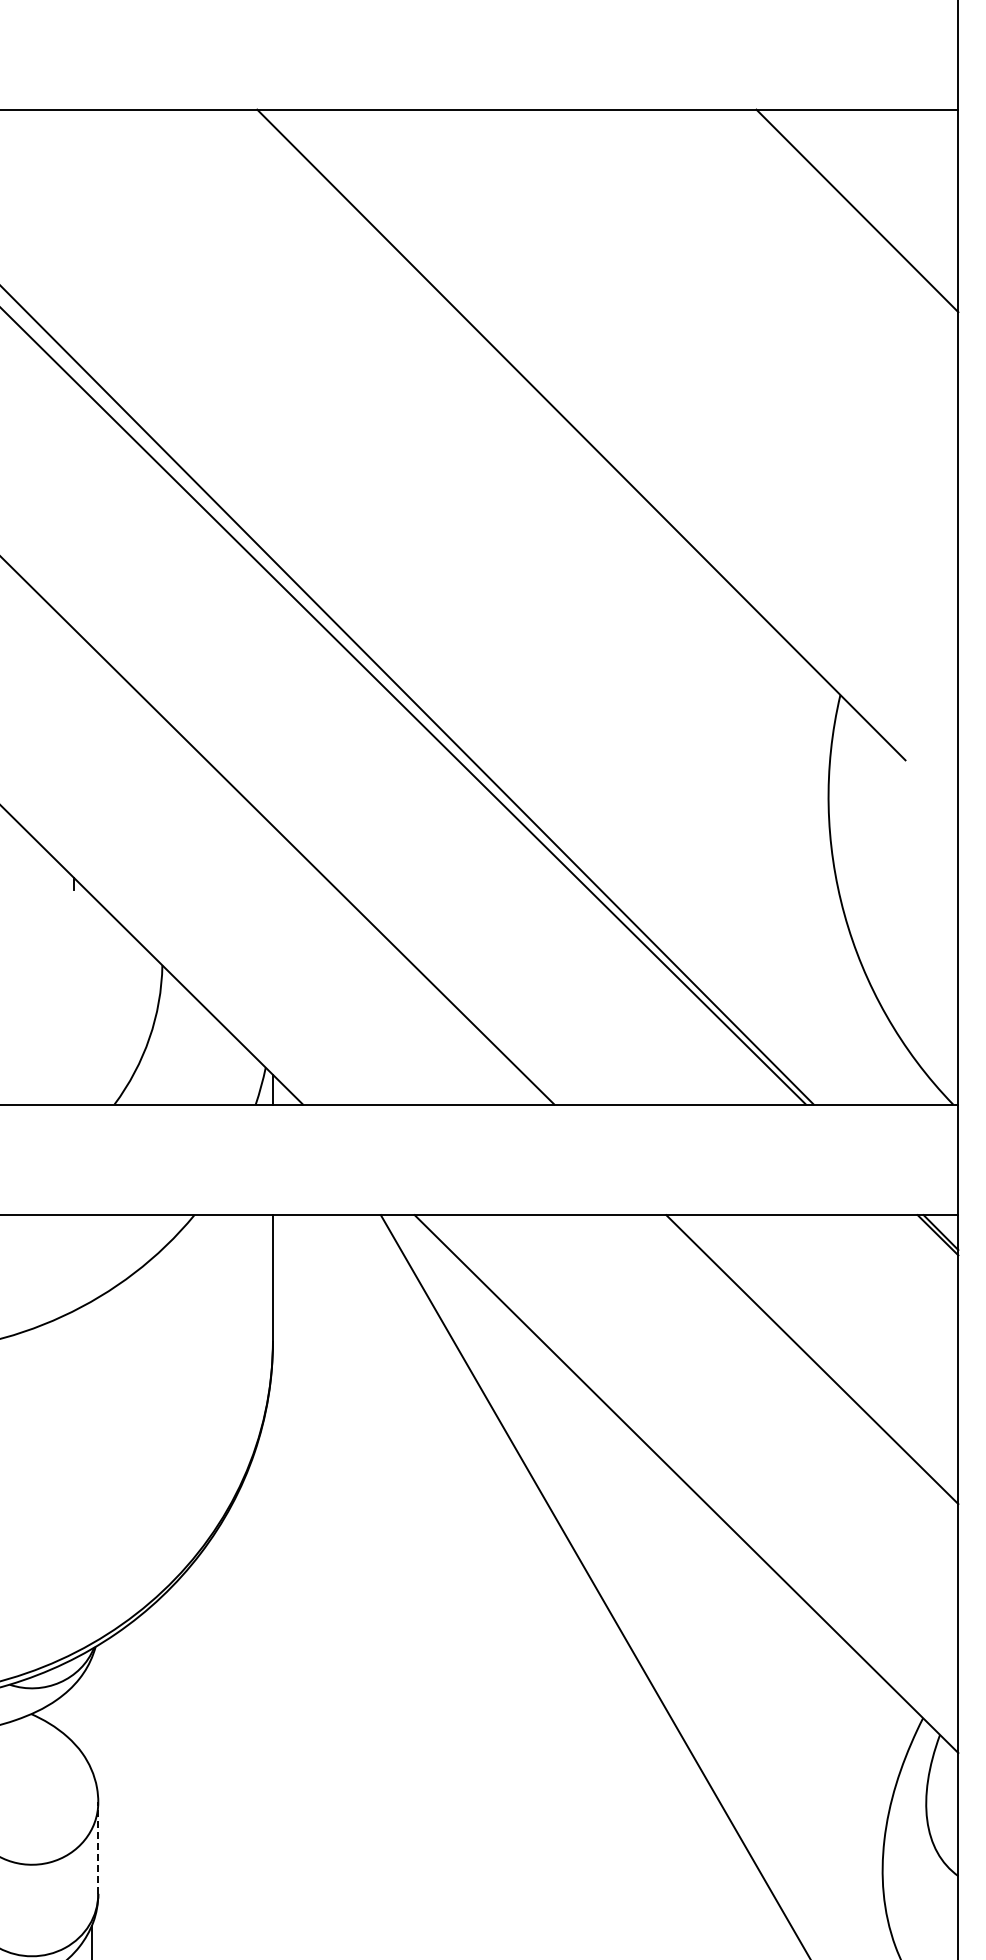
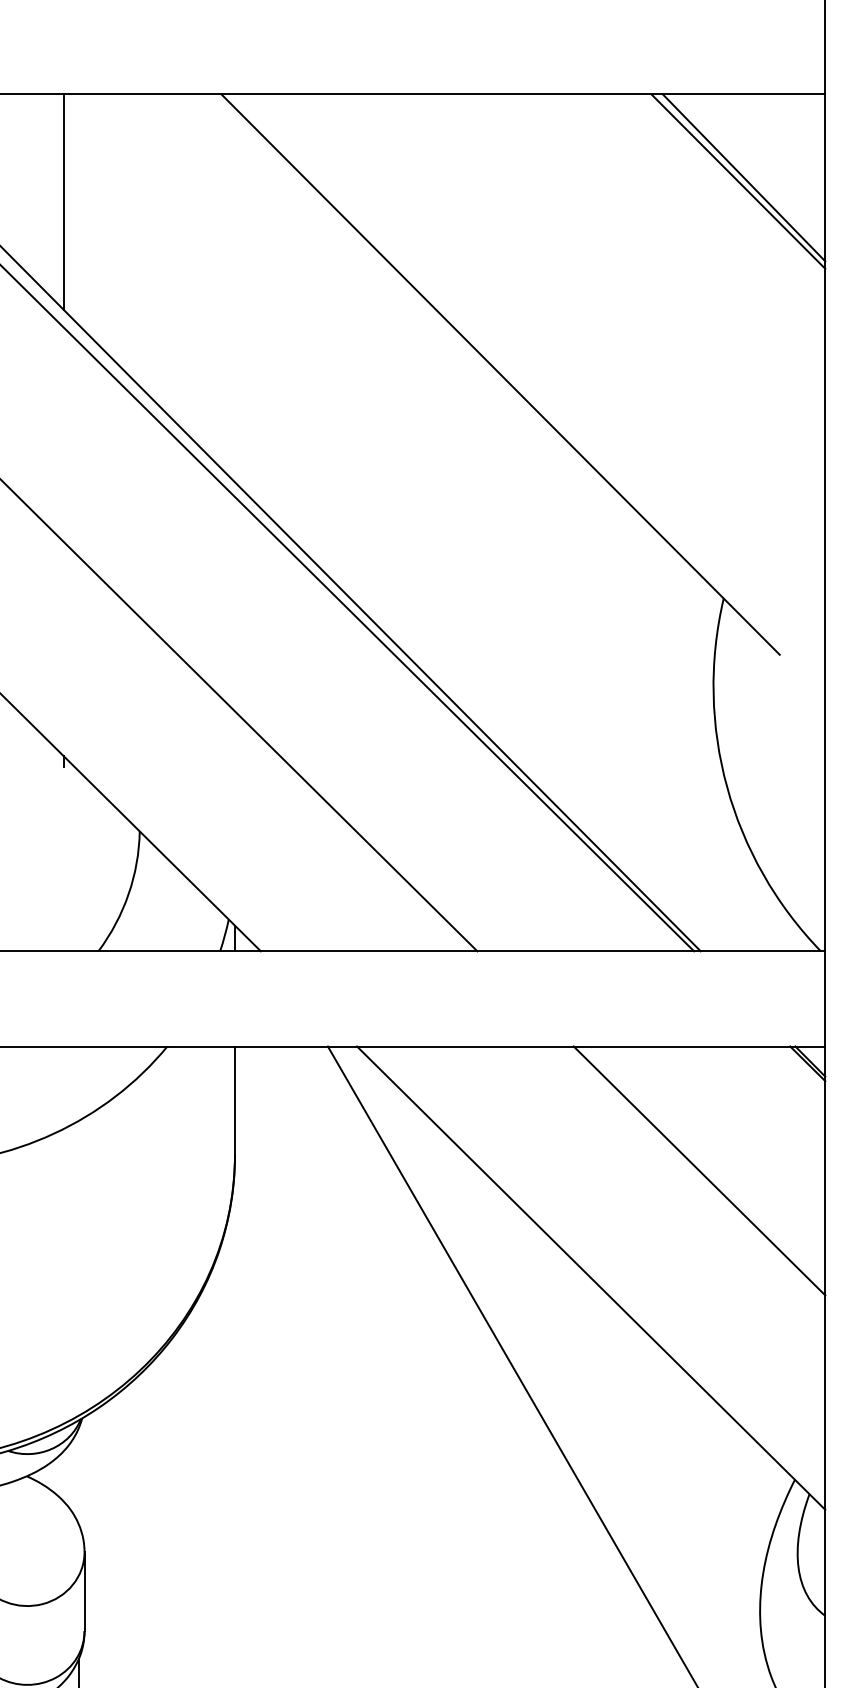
line: (863, 206) -> (743, 177), added
line: (73, 234) -> (63, 201), added
line: (98, 1848) -> (84, 1592), dashed -> solid

